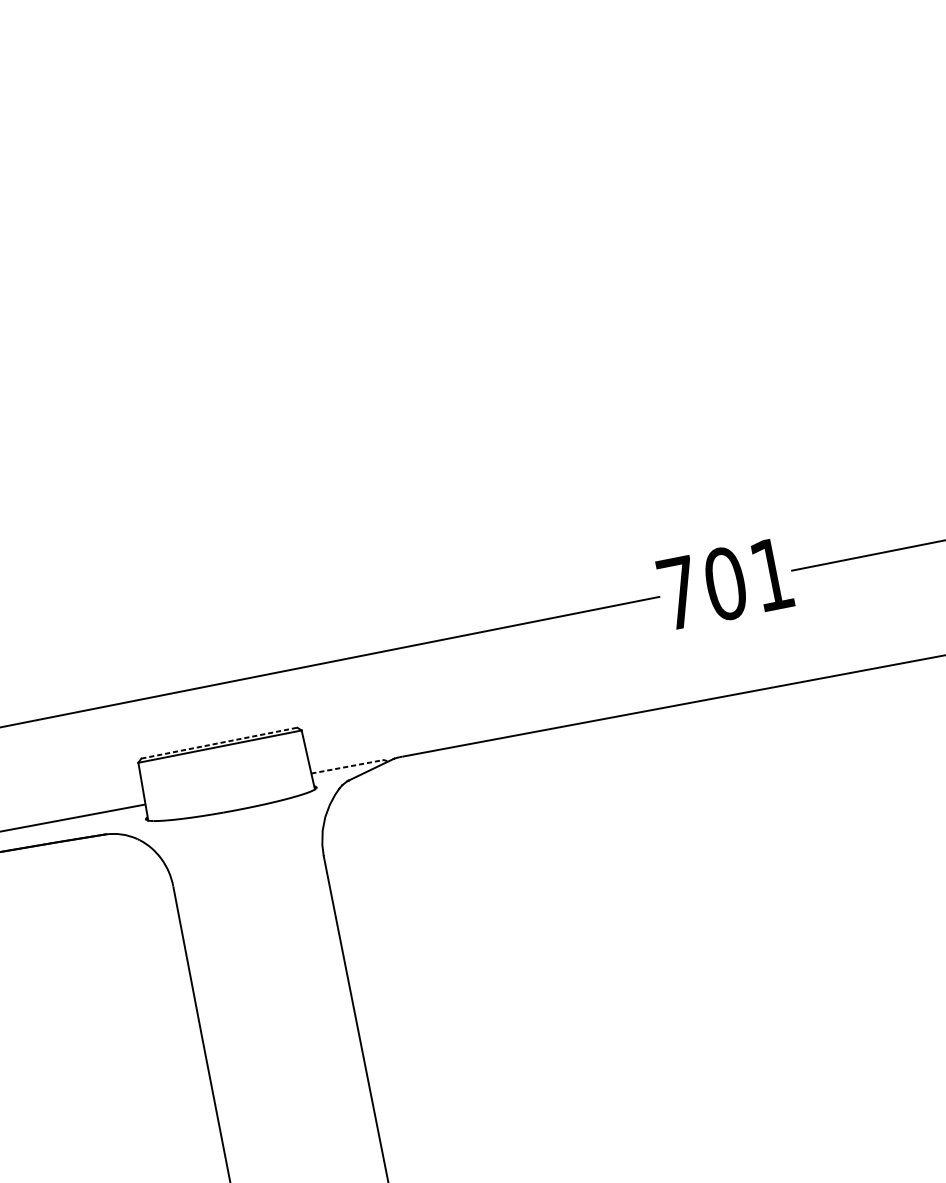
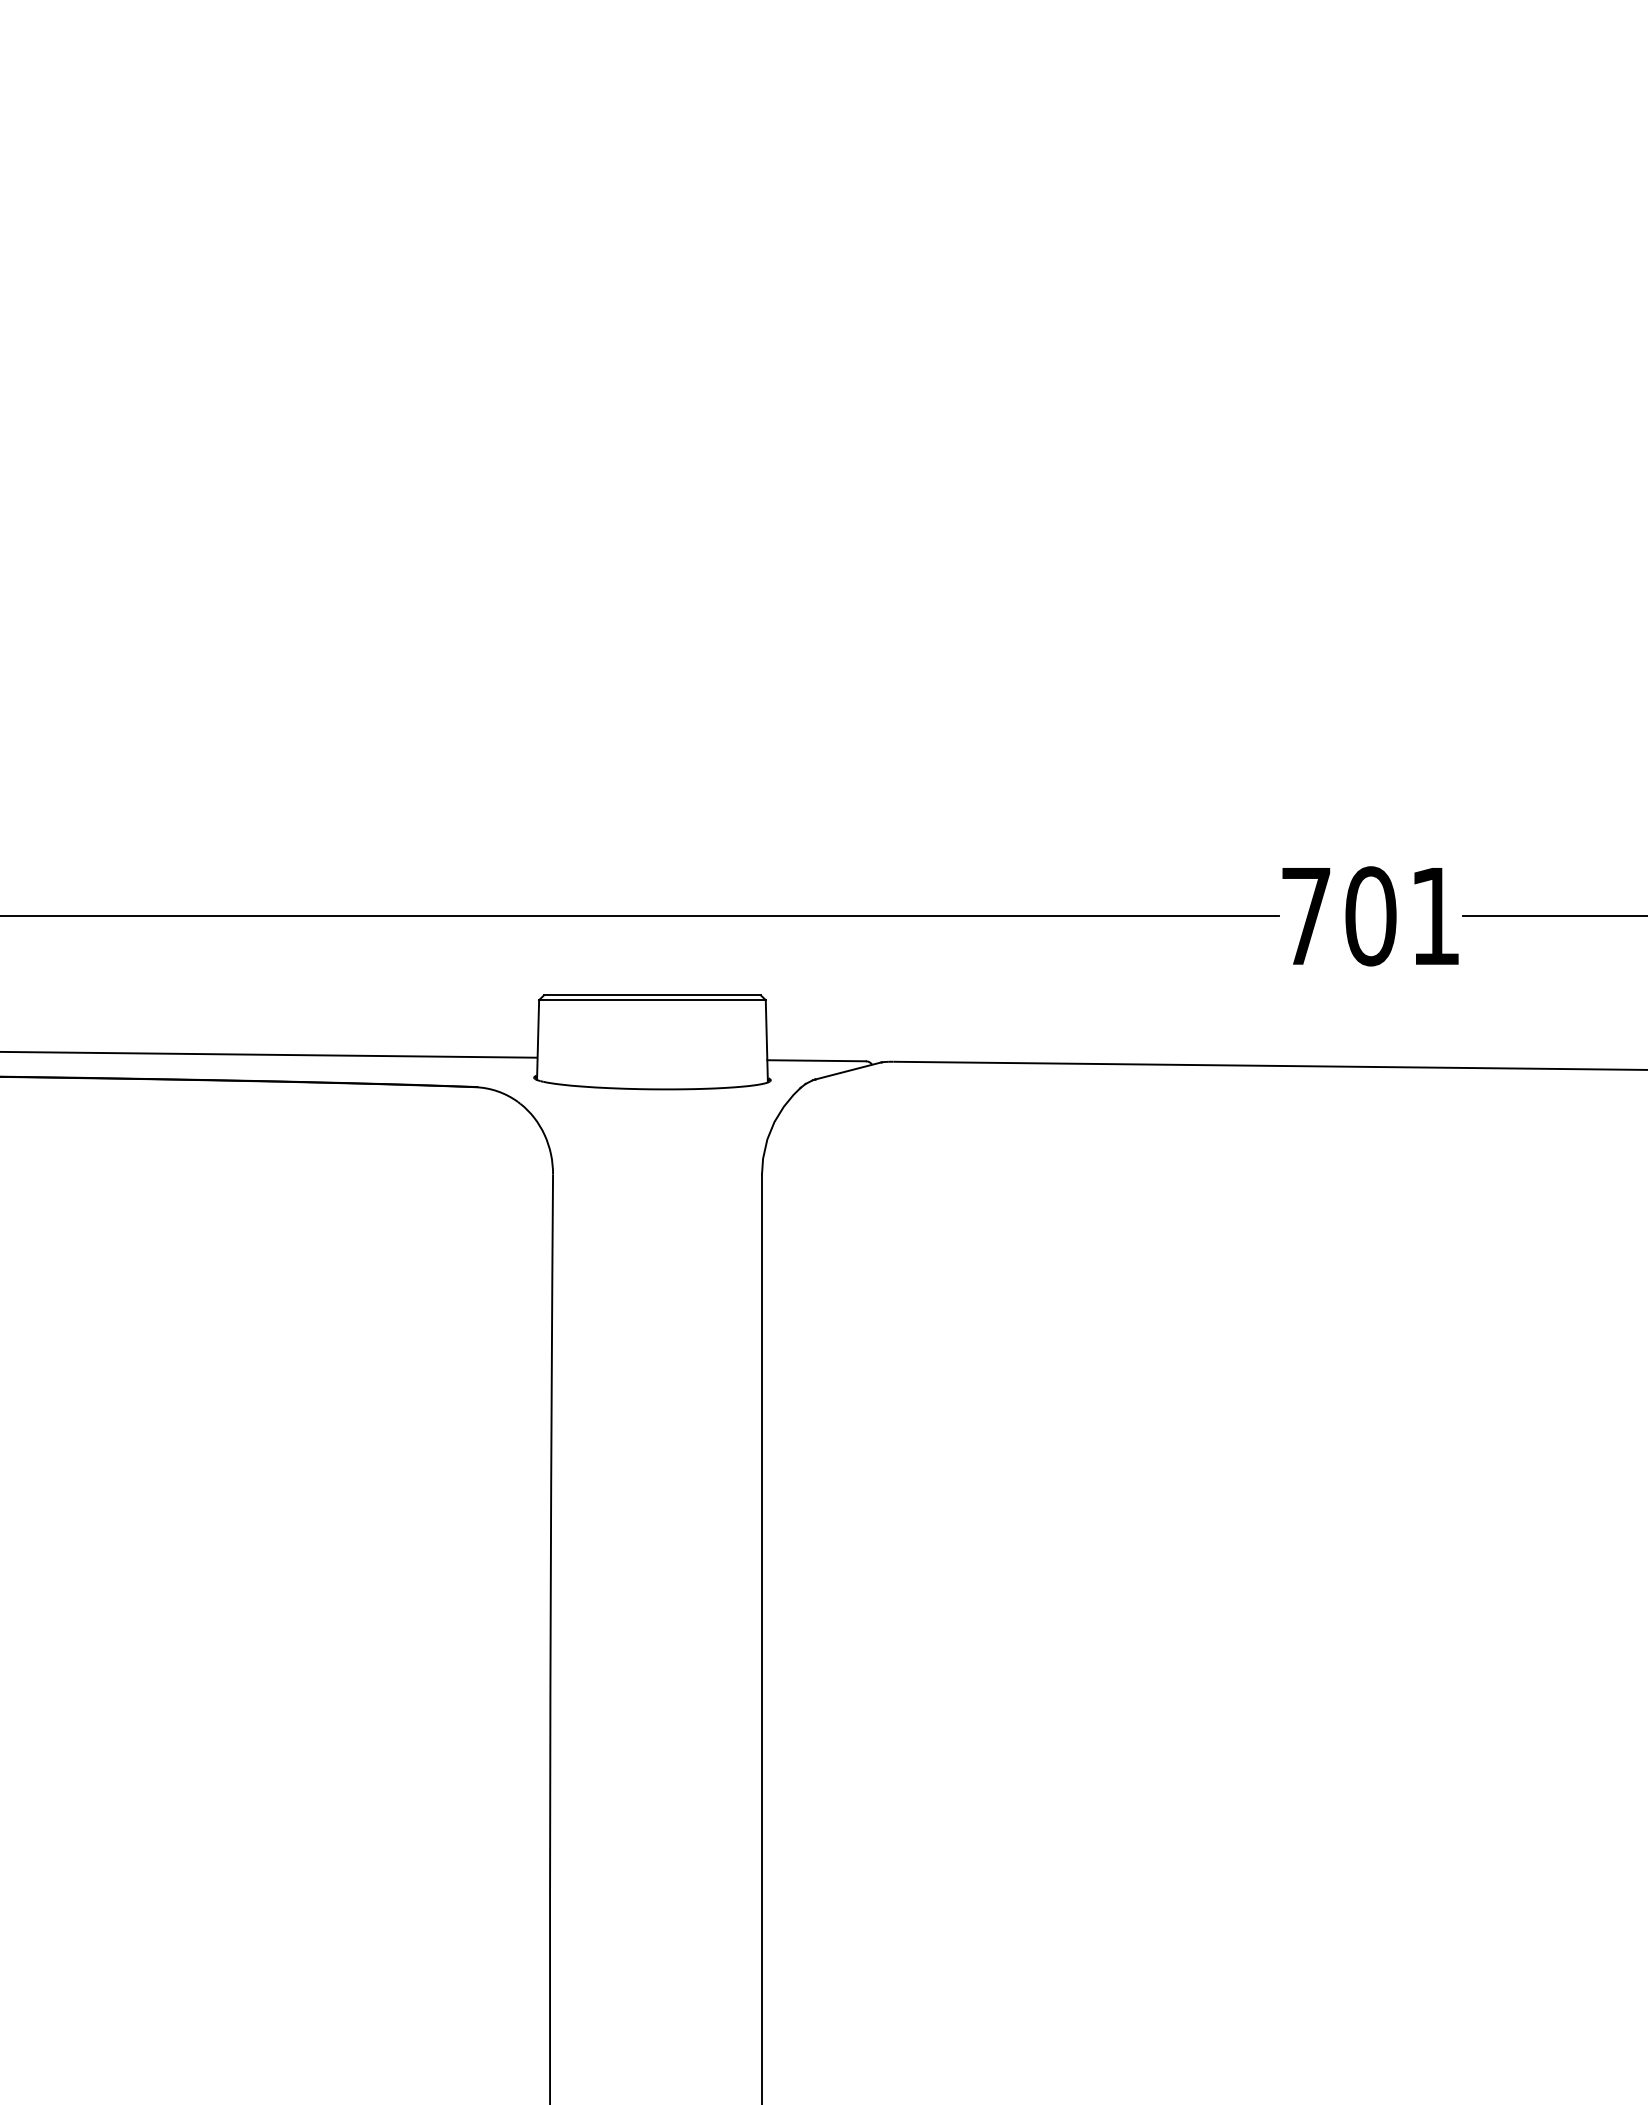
line: (219, 743) -> (652, 995), dashed -> solid
line: (347, 766) -> (817, 1060), dashed -> solid

